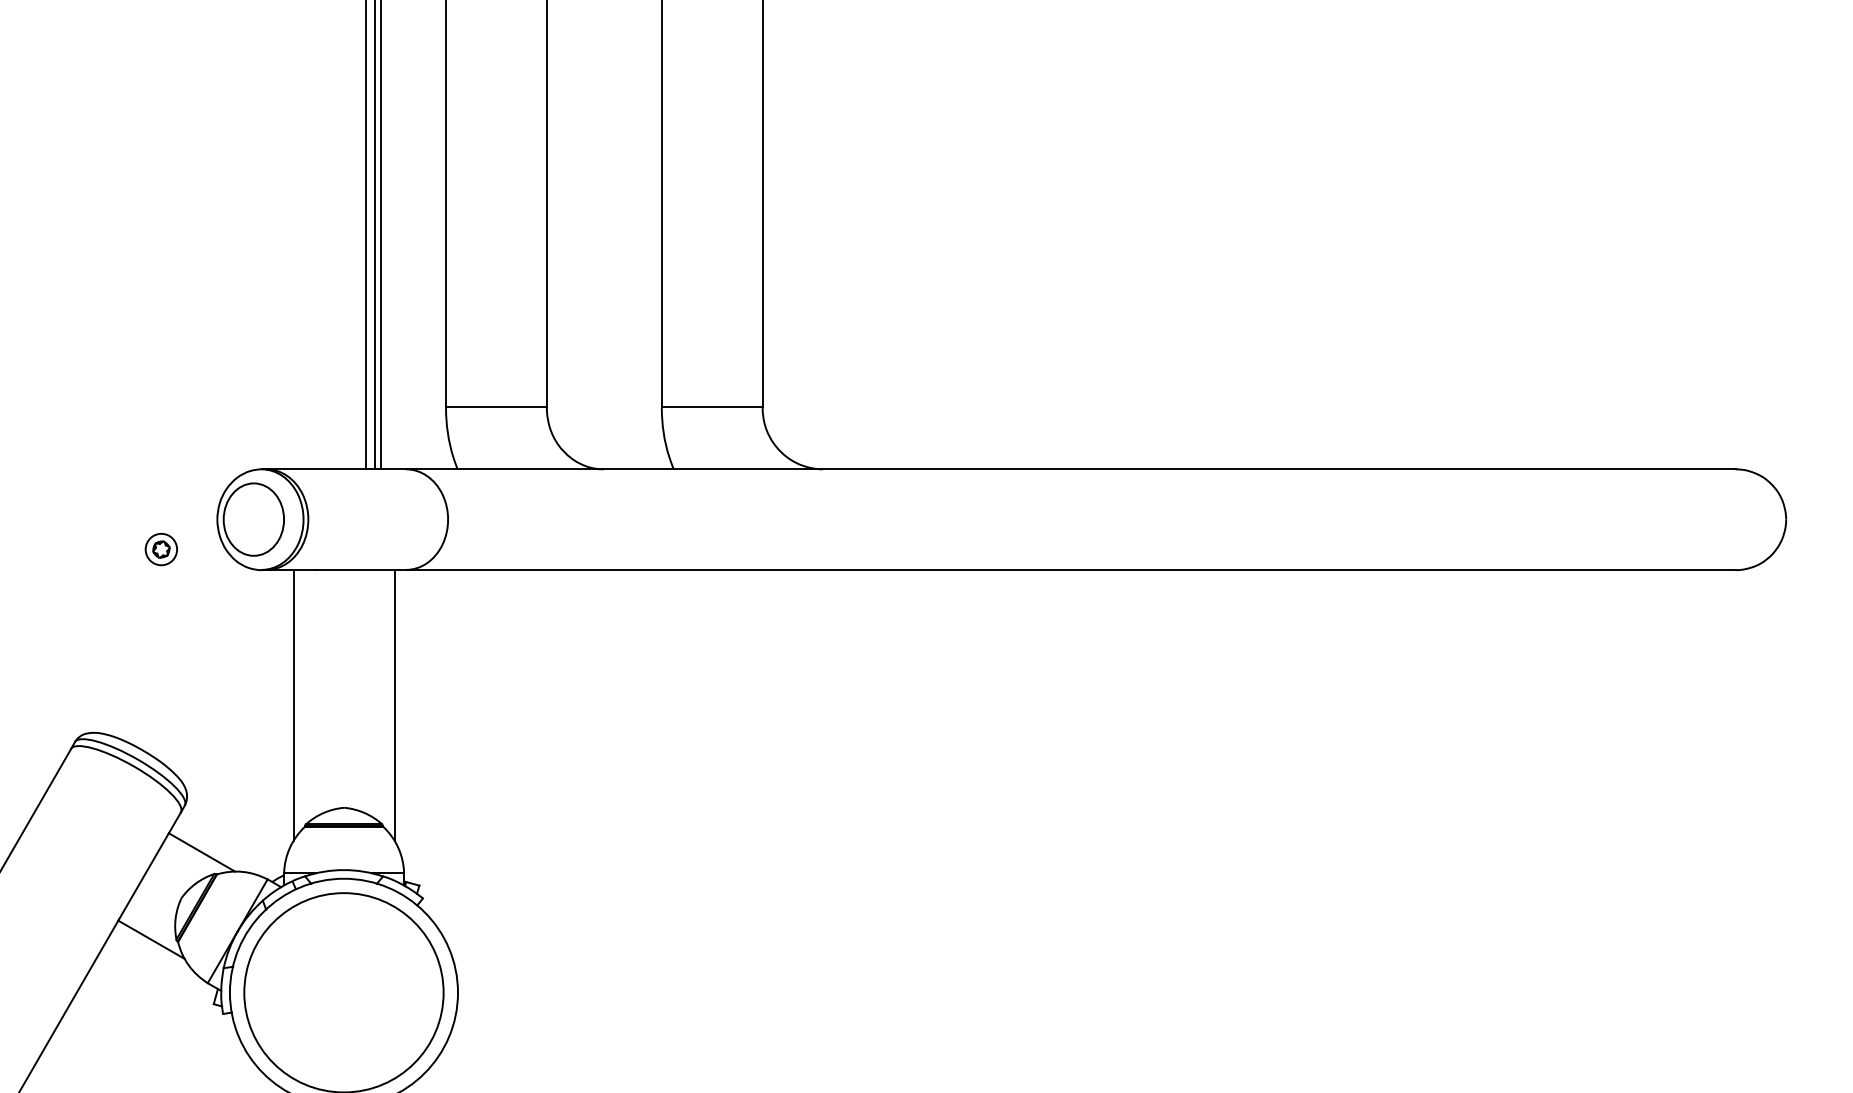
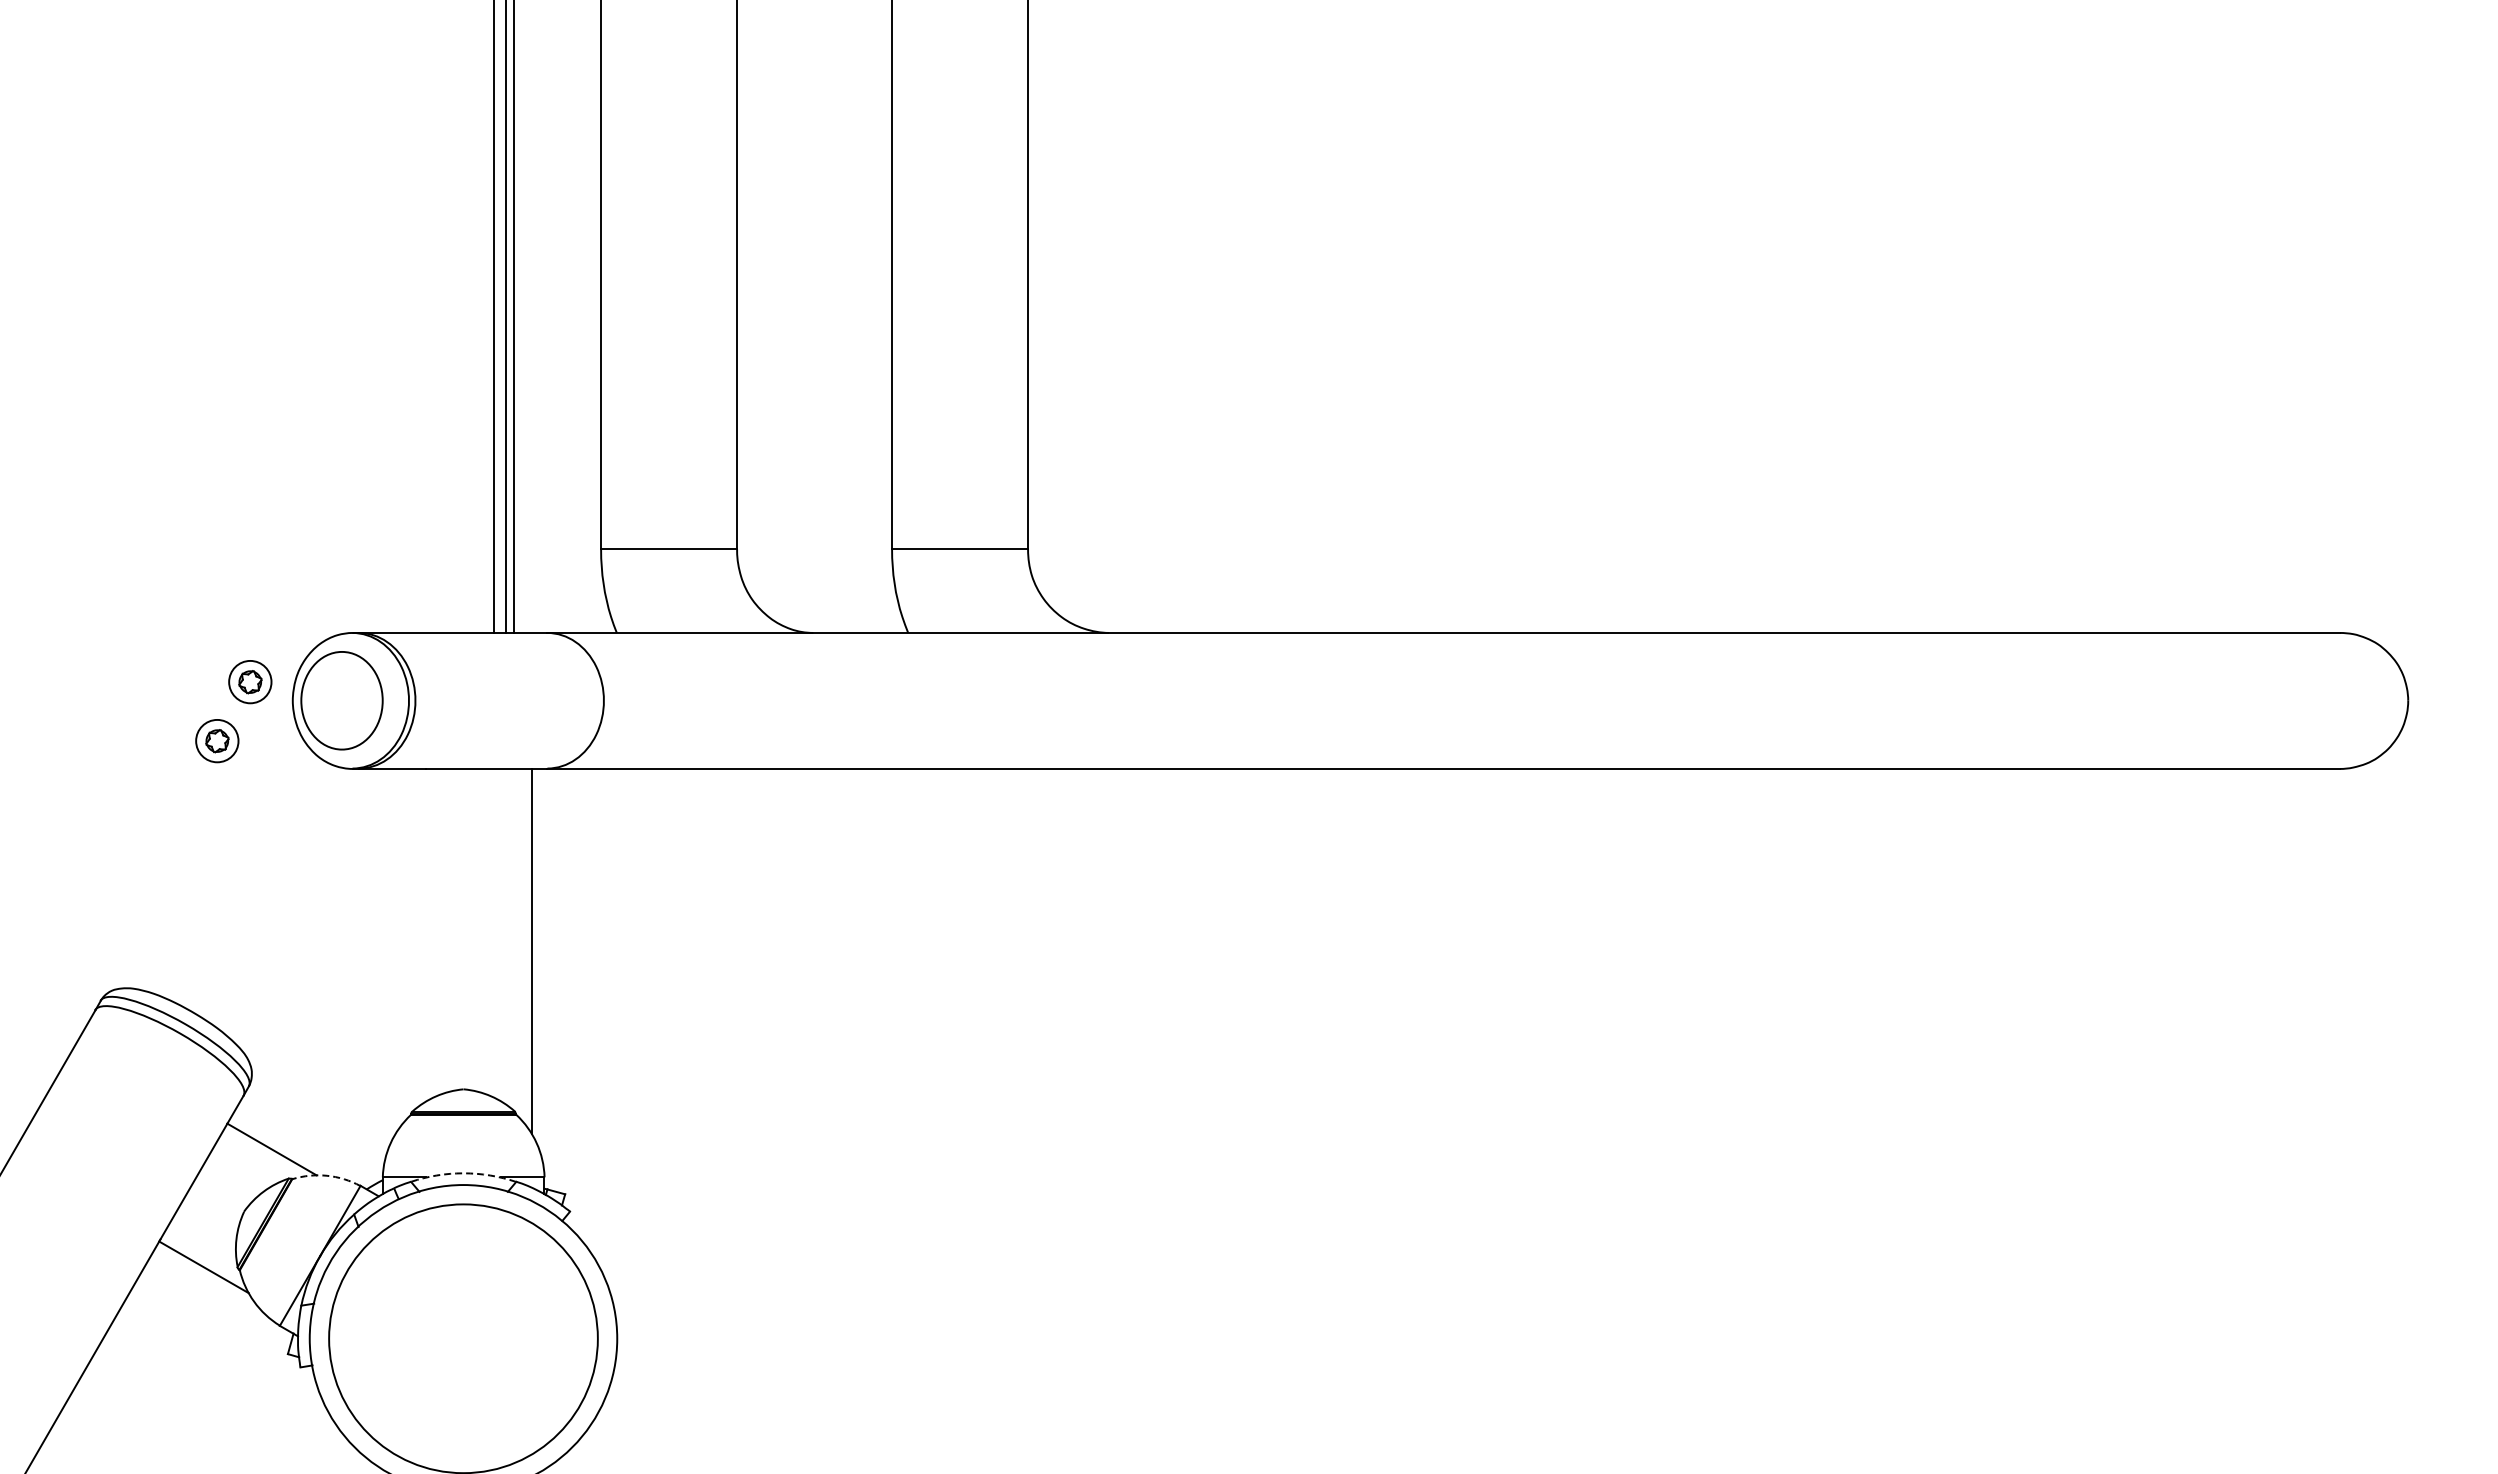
part: (186, 506) -> (250, 682), added
line: (293, 704) -> (395, 950), removed
arc: (343, 870) -> (463, 1173), solid -> dashed
arc: (243, 871) -> (327, 1175), solid -> dashed

